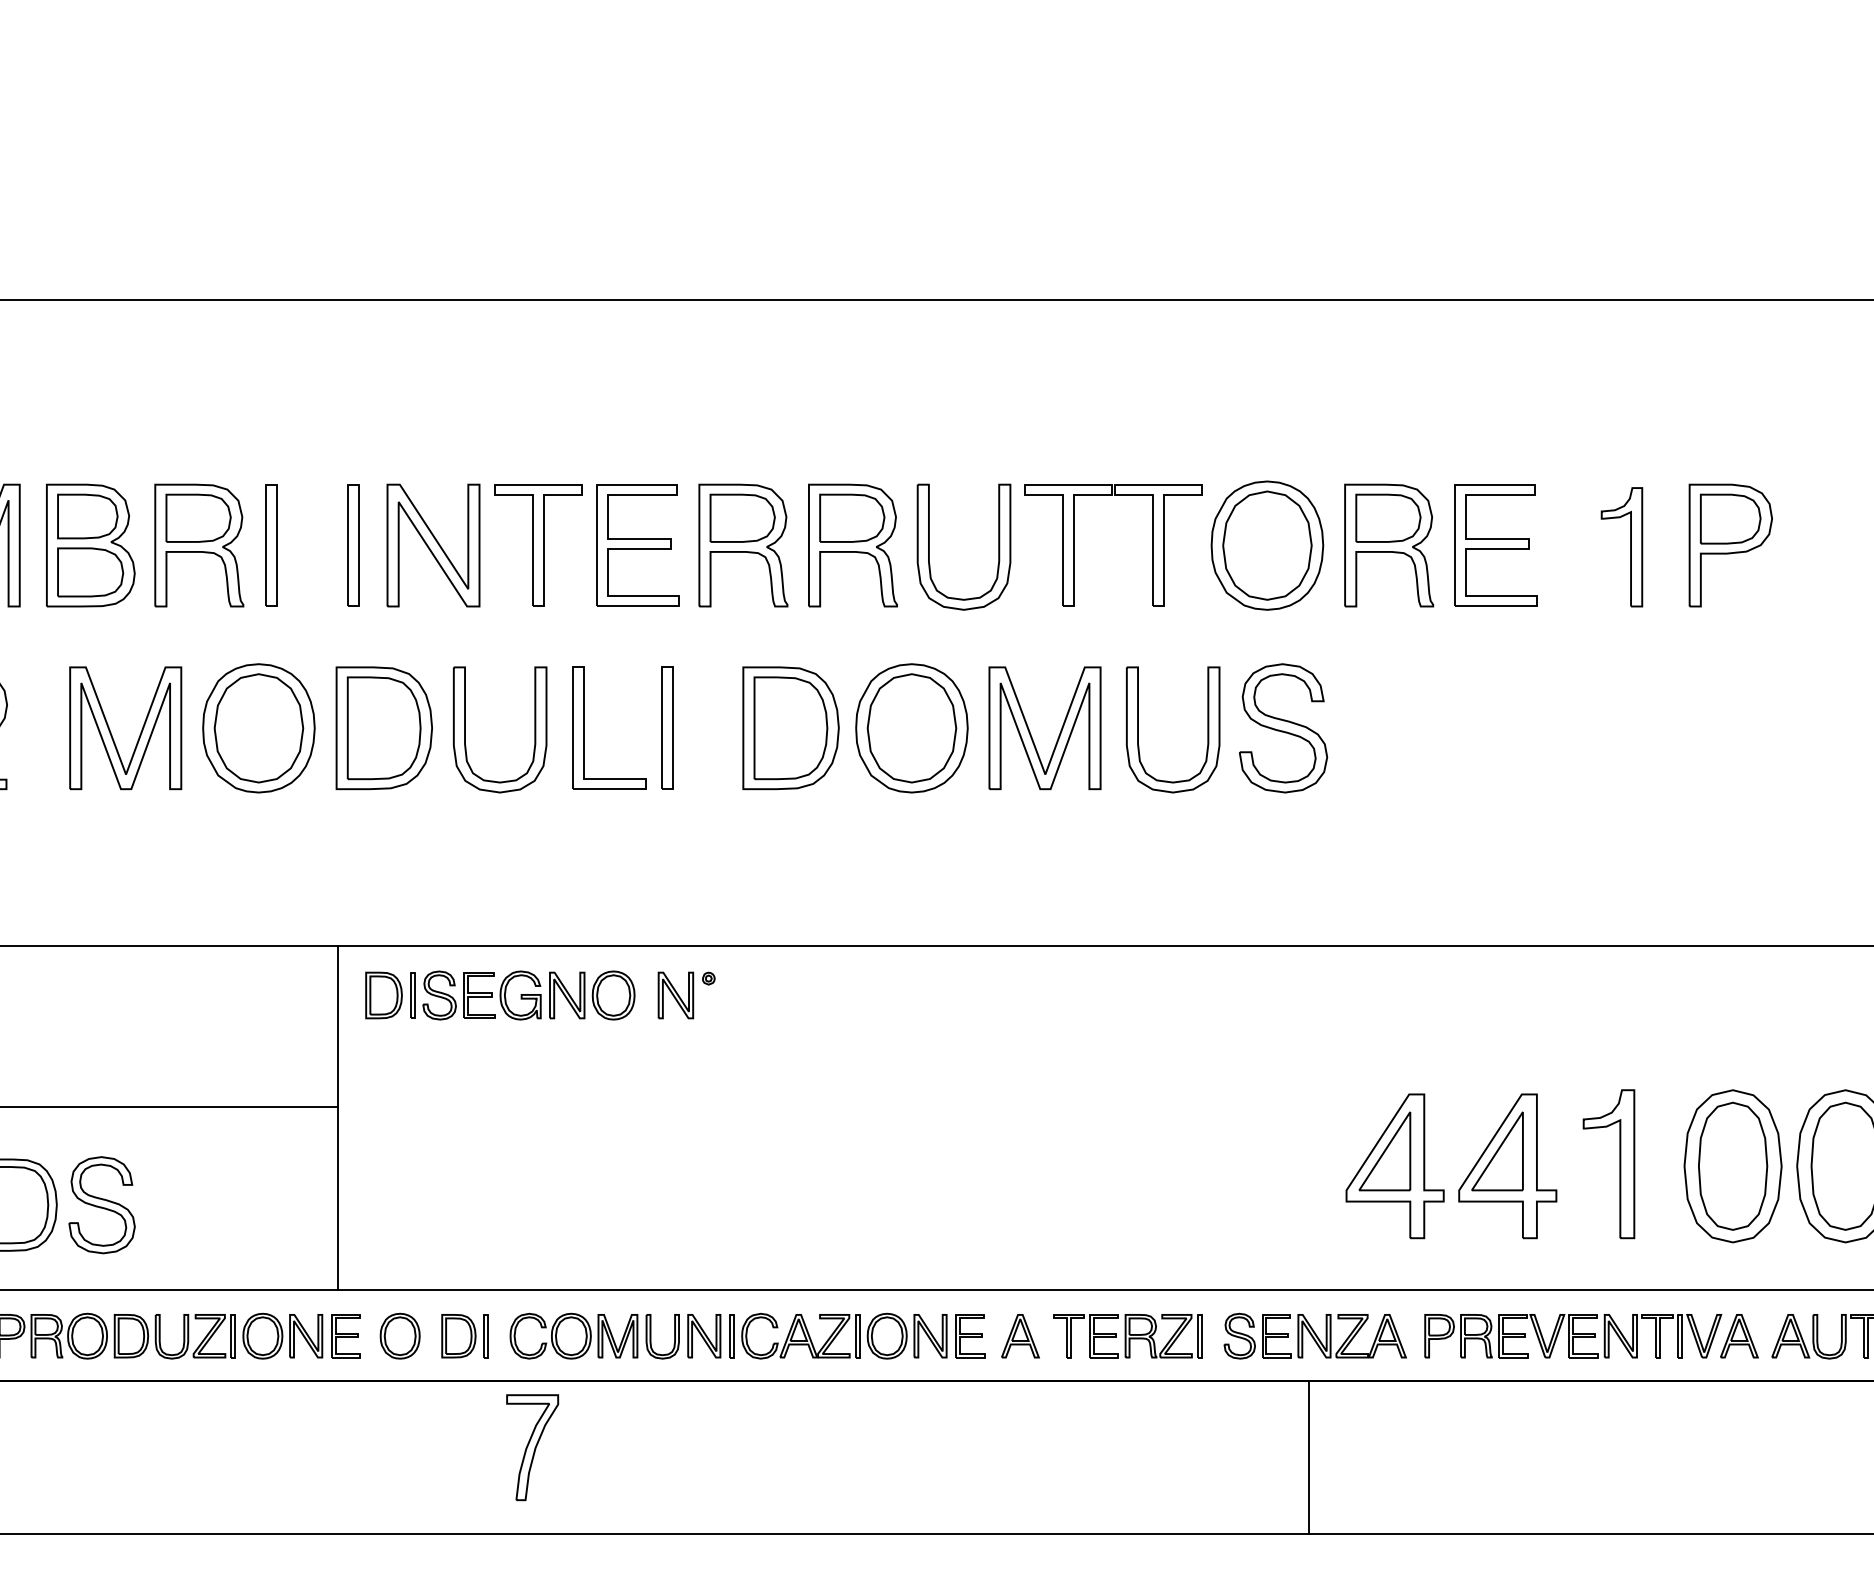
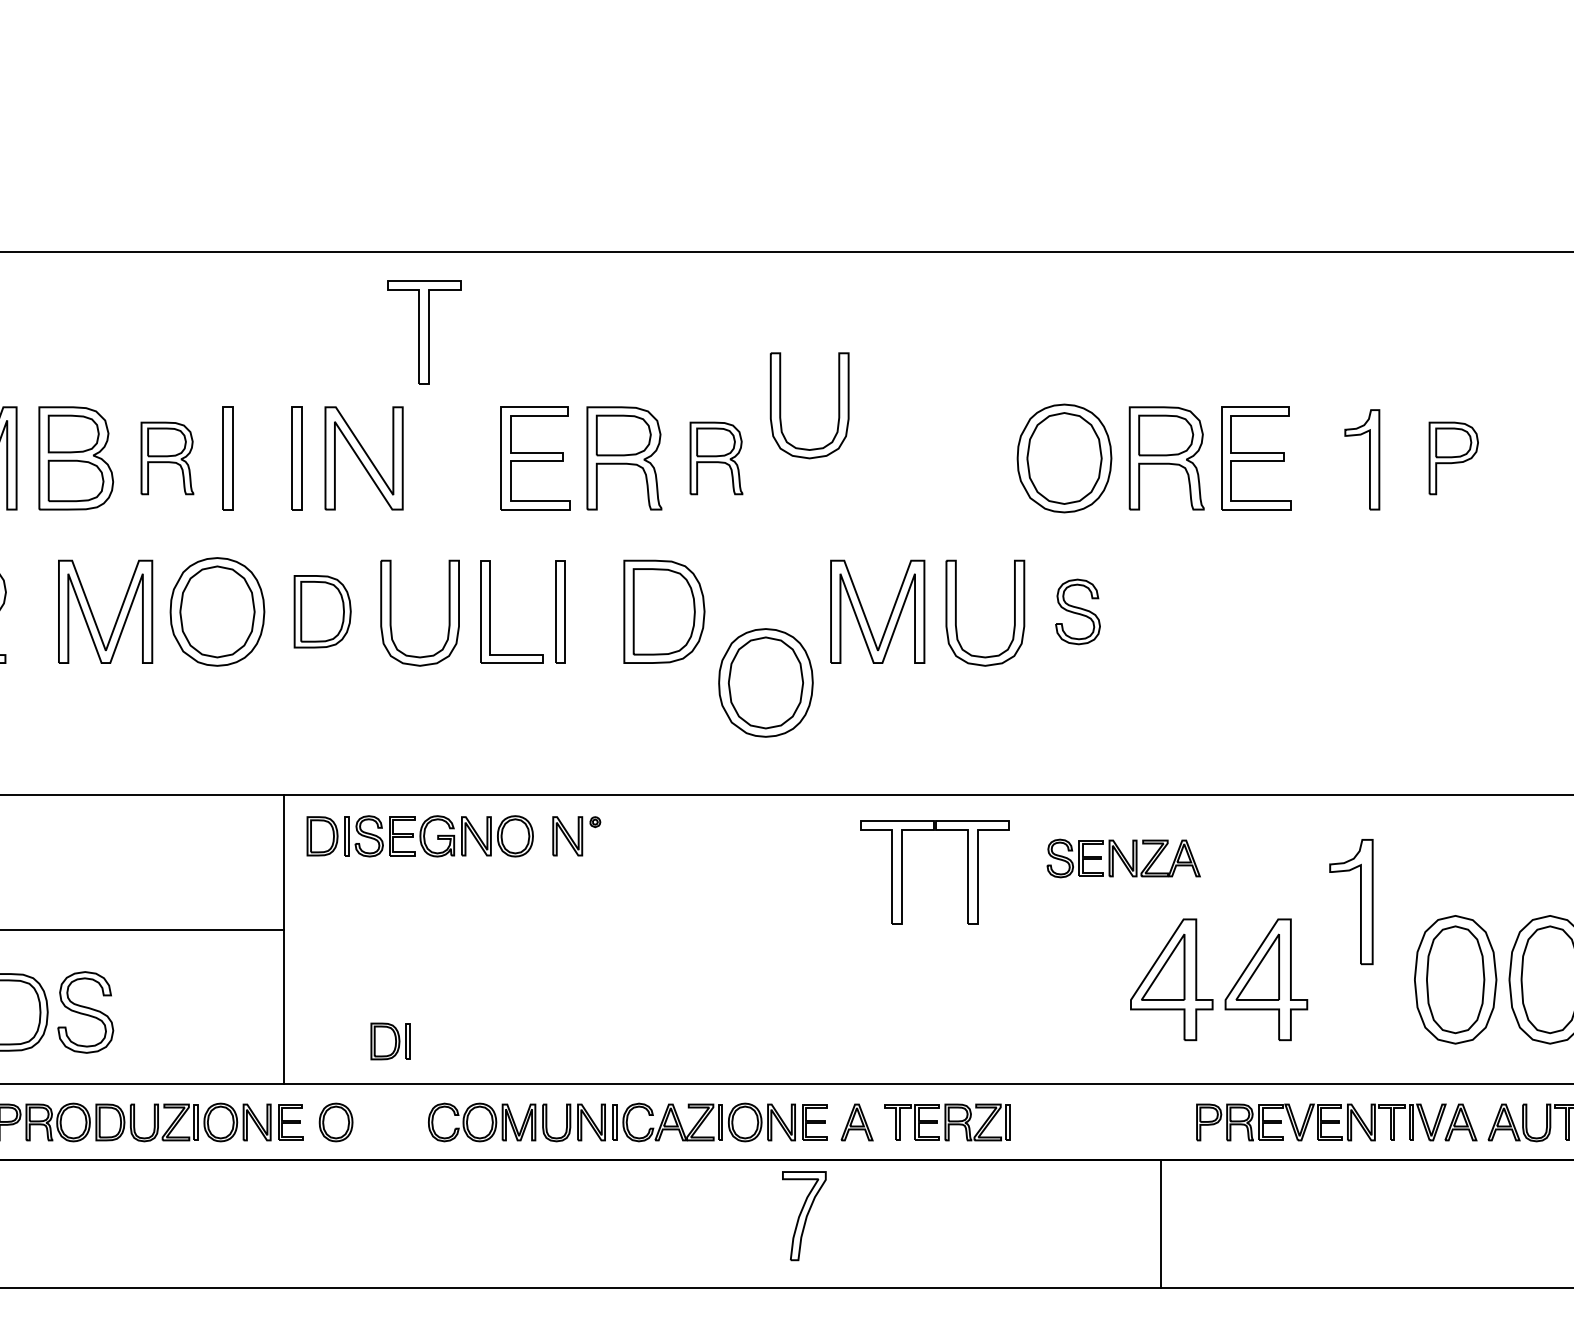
part: (199, 545) -> (167, 458), size x0.7
part: (538, 545) -> (424, 332), moved
part: (853, 545) -> (716, 458), size x0.7
part: (1074, 545) -> (902, 872), moved
part: (1730, 545) -> (1453, 458), size x0.7
part: (930, 546) -> (781, 405), moved
part: (383, 727) -> (322, 611), size x0.7
part: (911, 727) -> (765, 682), moved
part: (1282, 727) -> (1077, 611), size x0.6
part: (1619, 1164) -> (1360, 902), moved
part: (464, 1336) -> (390, 1041), moved
part: (1315, 1336) -> (1123, 858), moved
part: (532, 1448) -> (804, 1216), moved
line: (1309, 1457) -> (1161, 1224), moved

